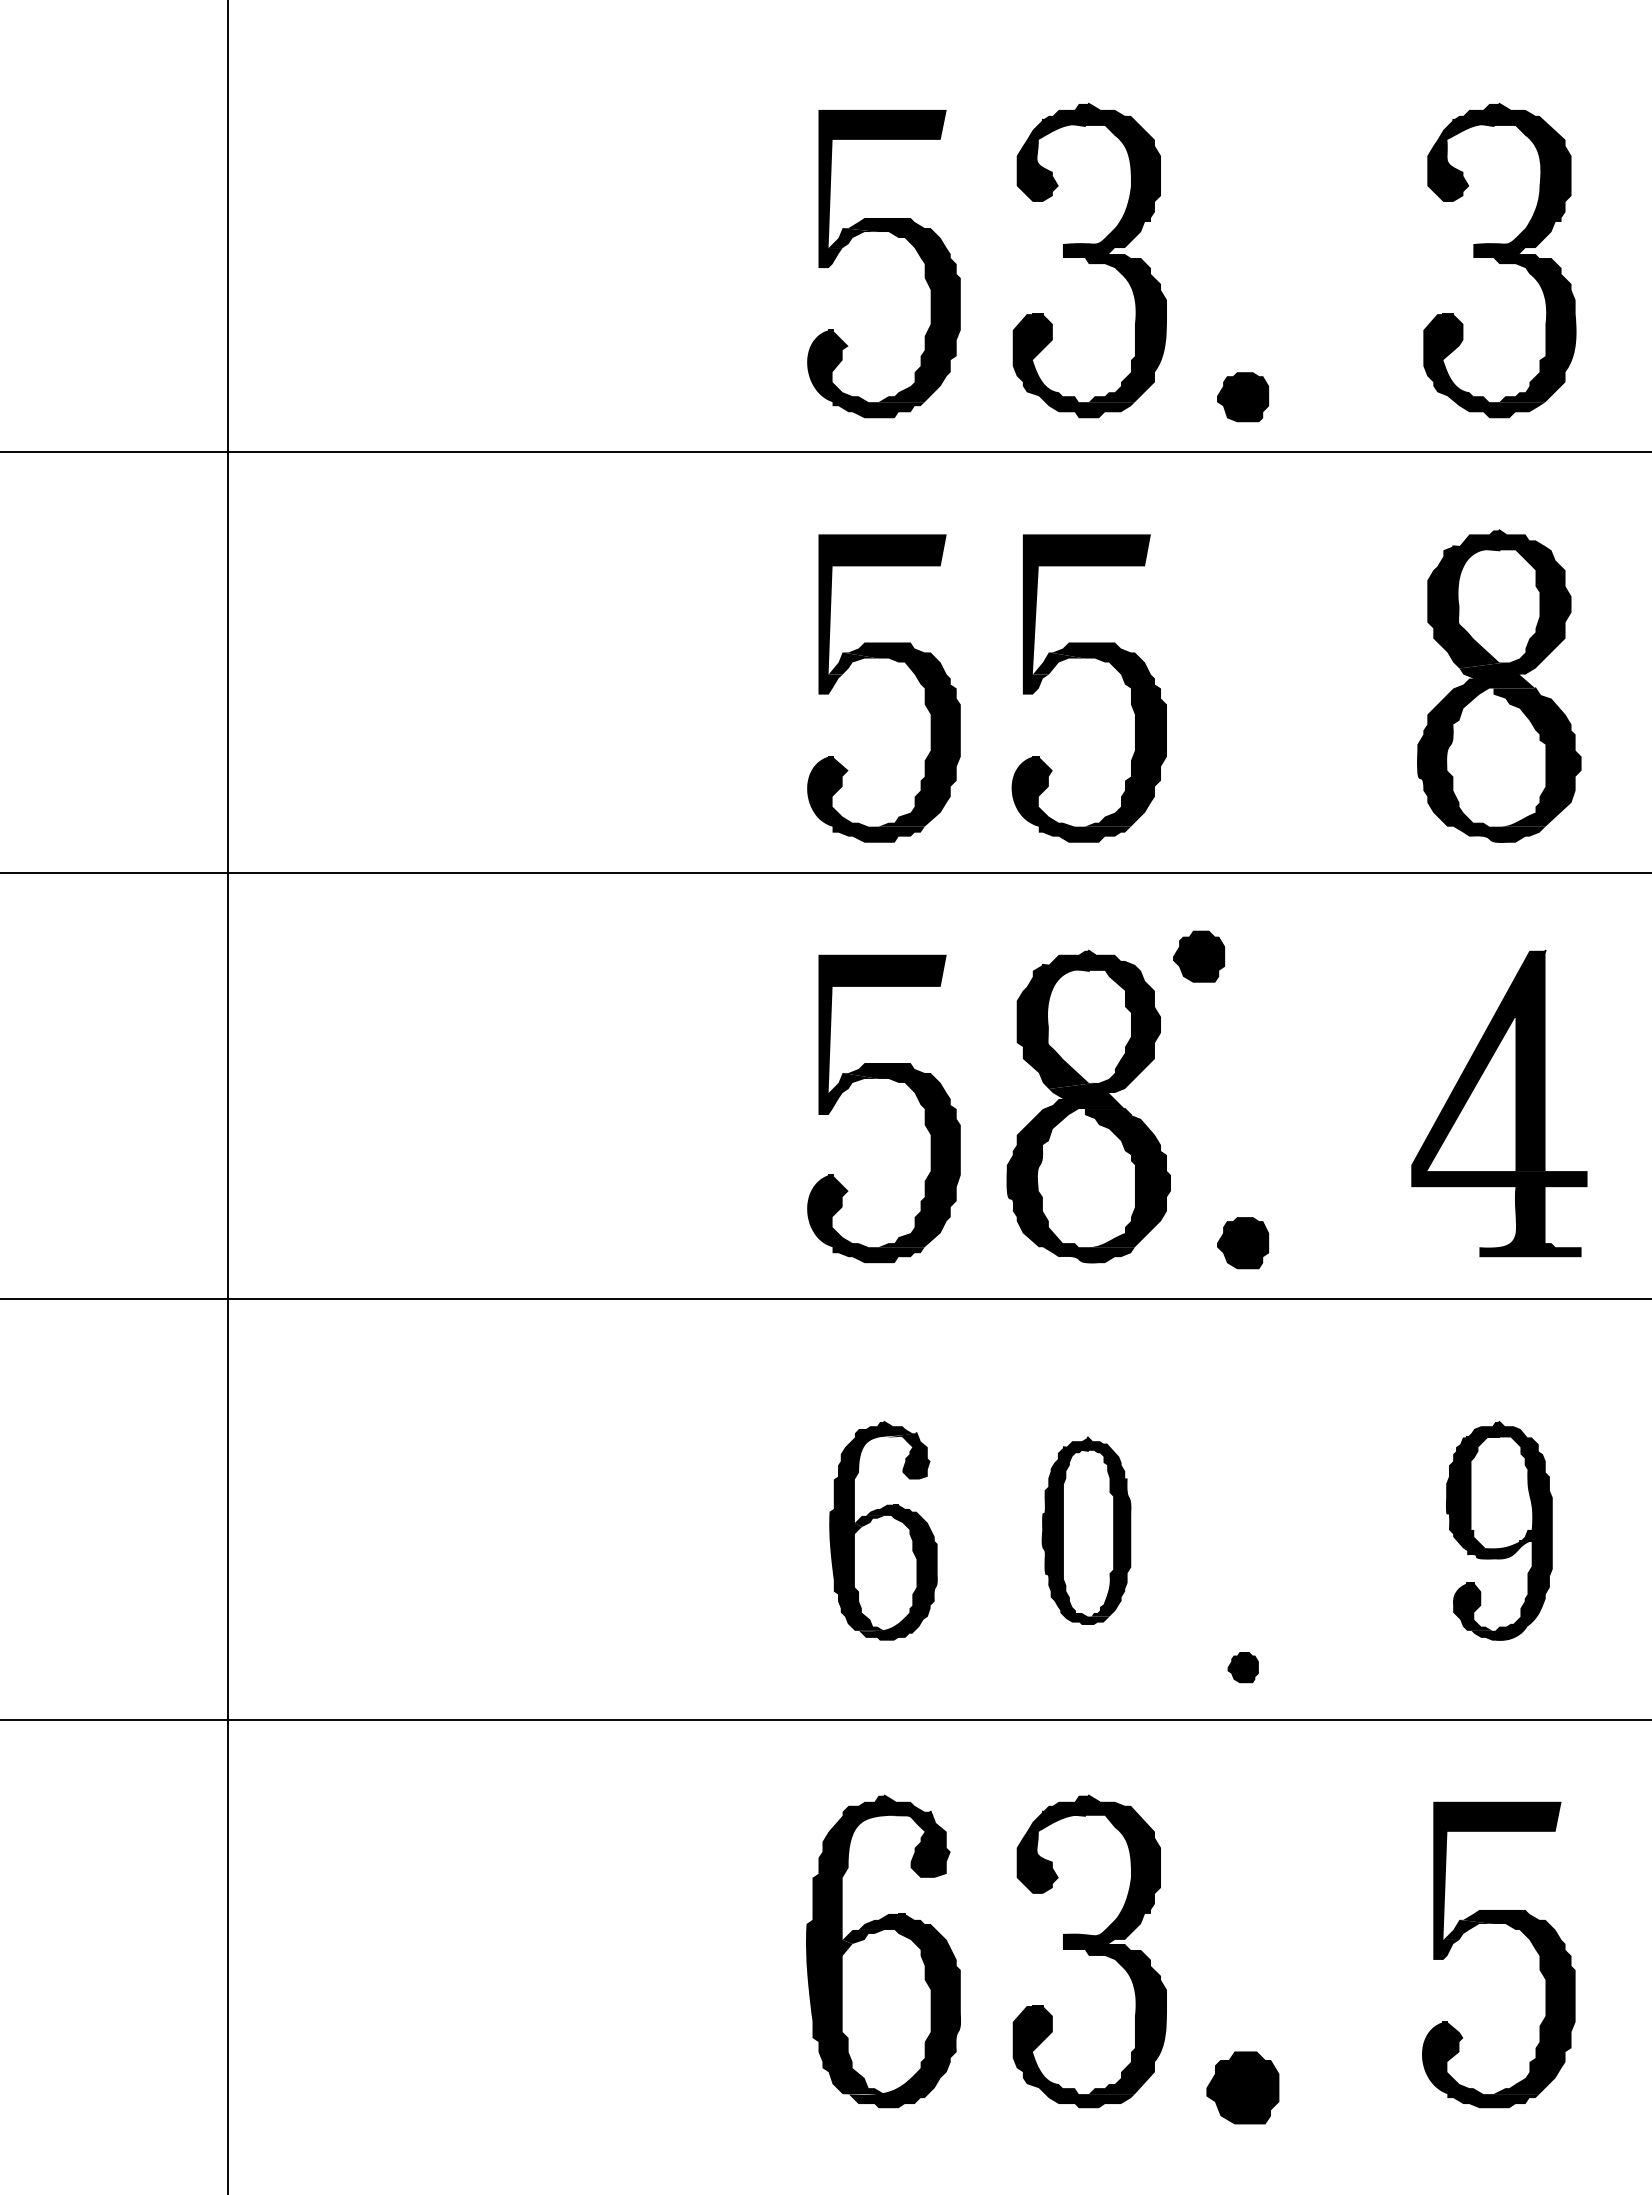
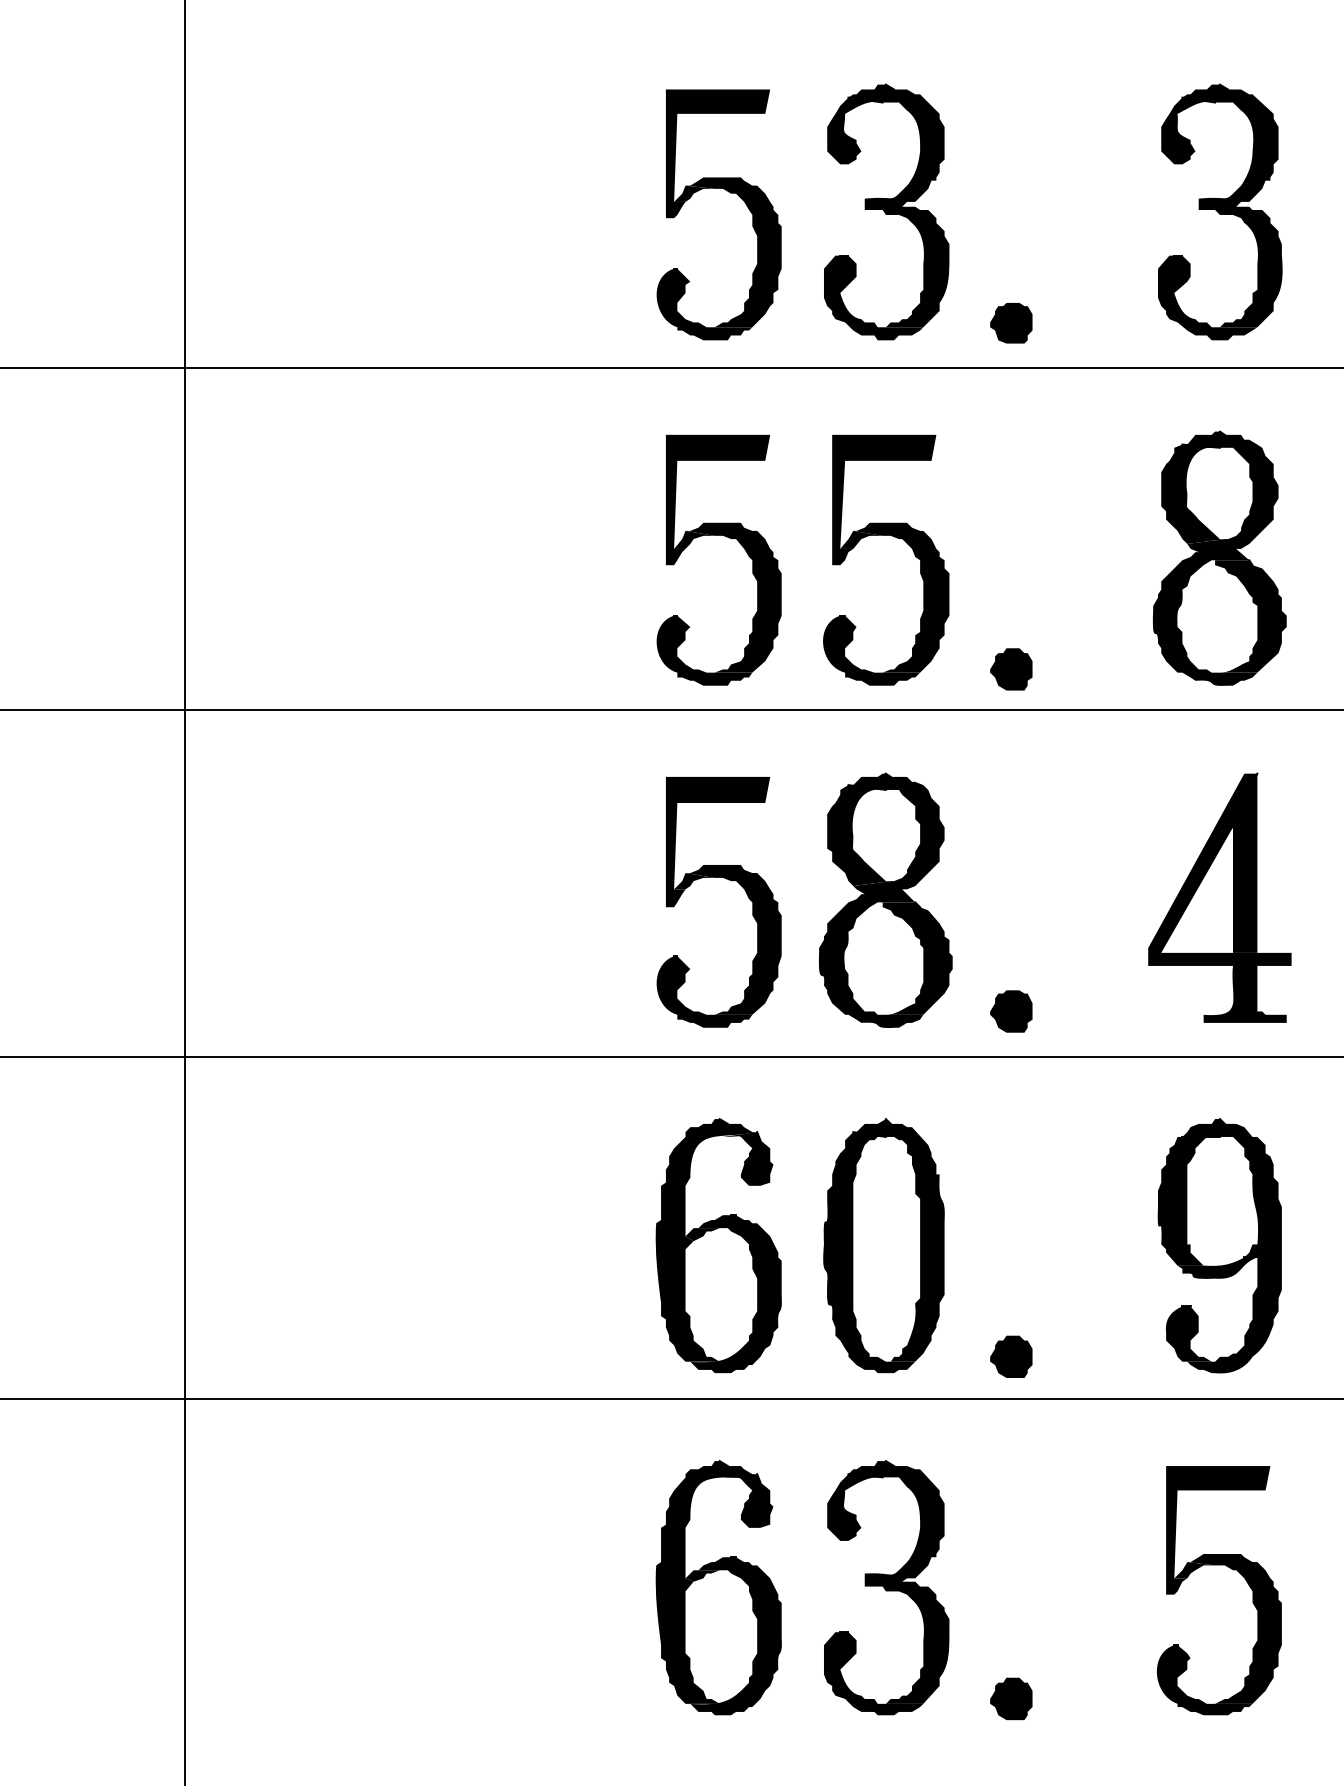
part: (1199, 956) -> (1011, 669), moved
part: (883, 1530) -> (718, 1245), size x1.43
part: (1086, 1530) -> (883, 1245), size x1.67
part: (1499, 1530) -> (1219, 1245), size x1.43
part: (1243, 1667) -> (1011, 1356), size x1.67
part: (1243, 2088) -> (1011, 1699), size x0.71

